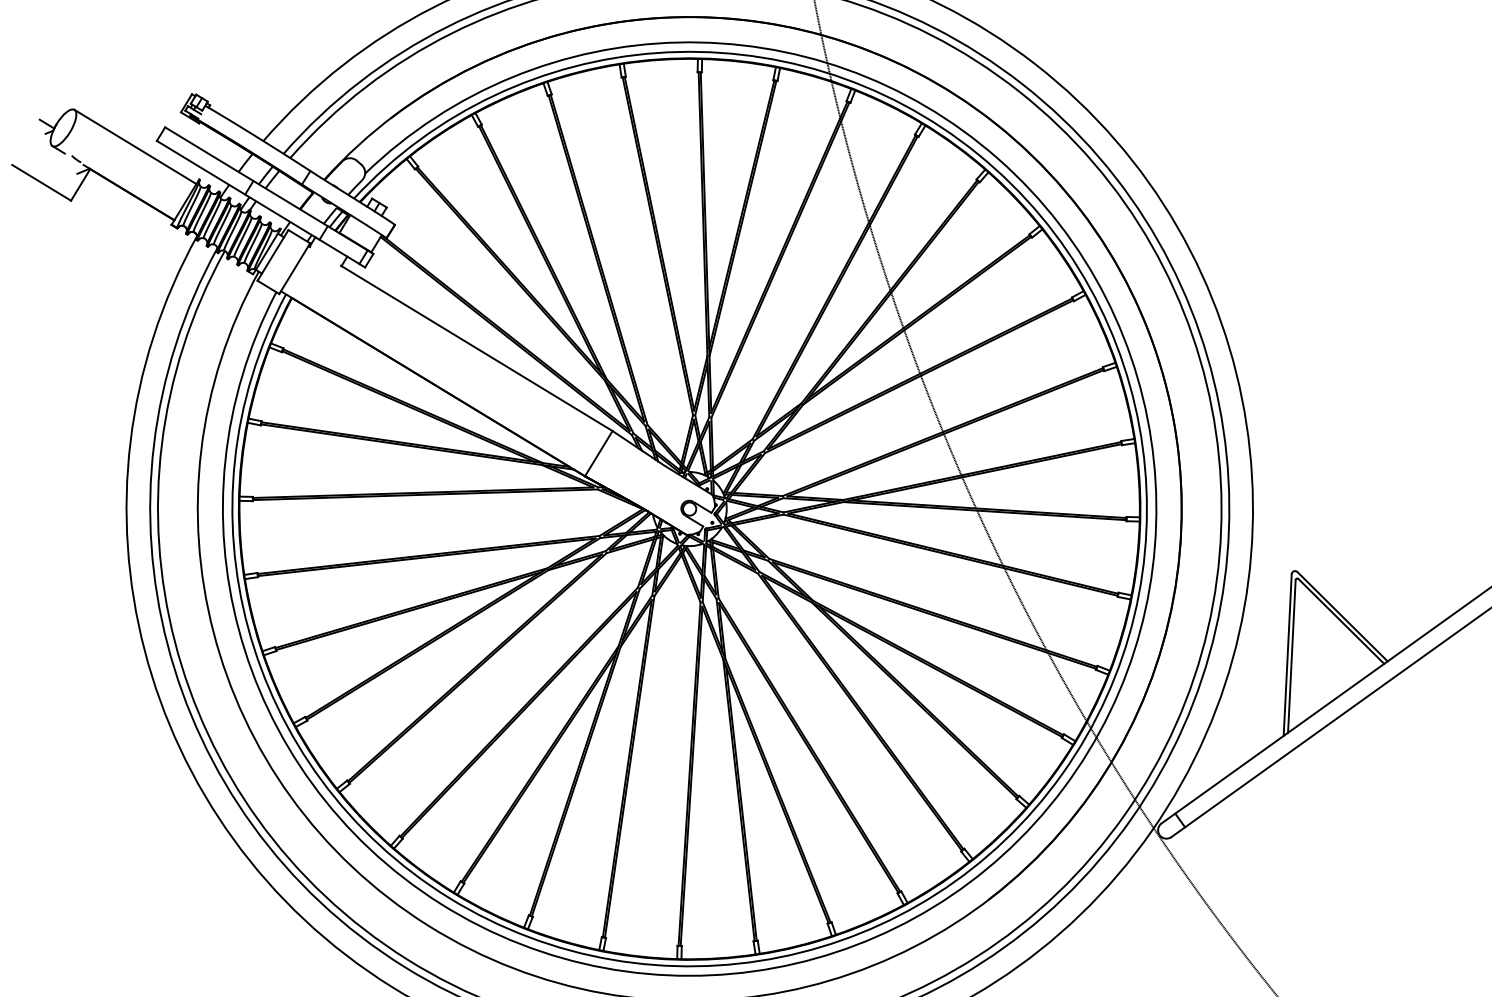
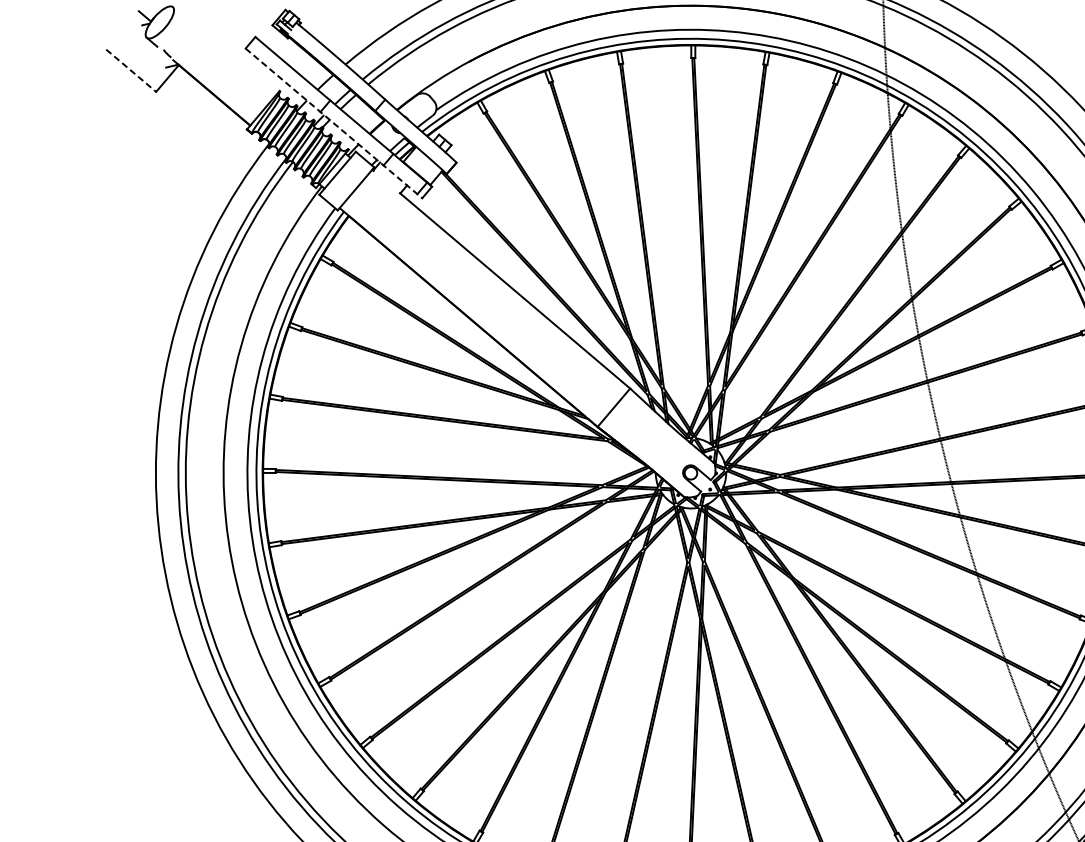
line: (135, 146) -> (224, 50), removed
line: (42, 183) -> (131, 71), solid -> dashed
line: (261, 204) -> (334, 123), solid -> dashed

